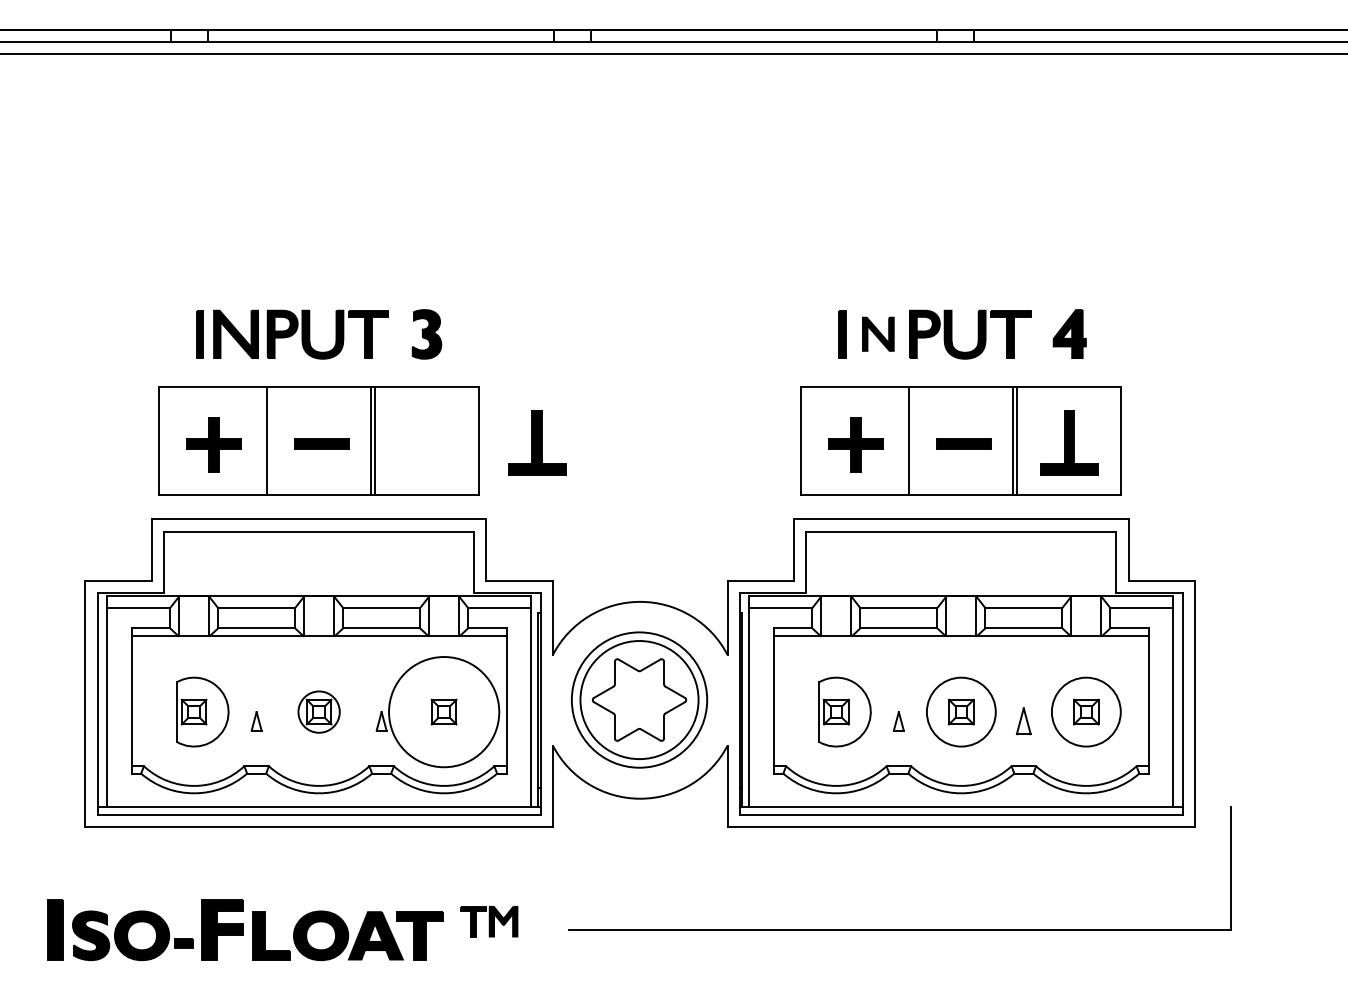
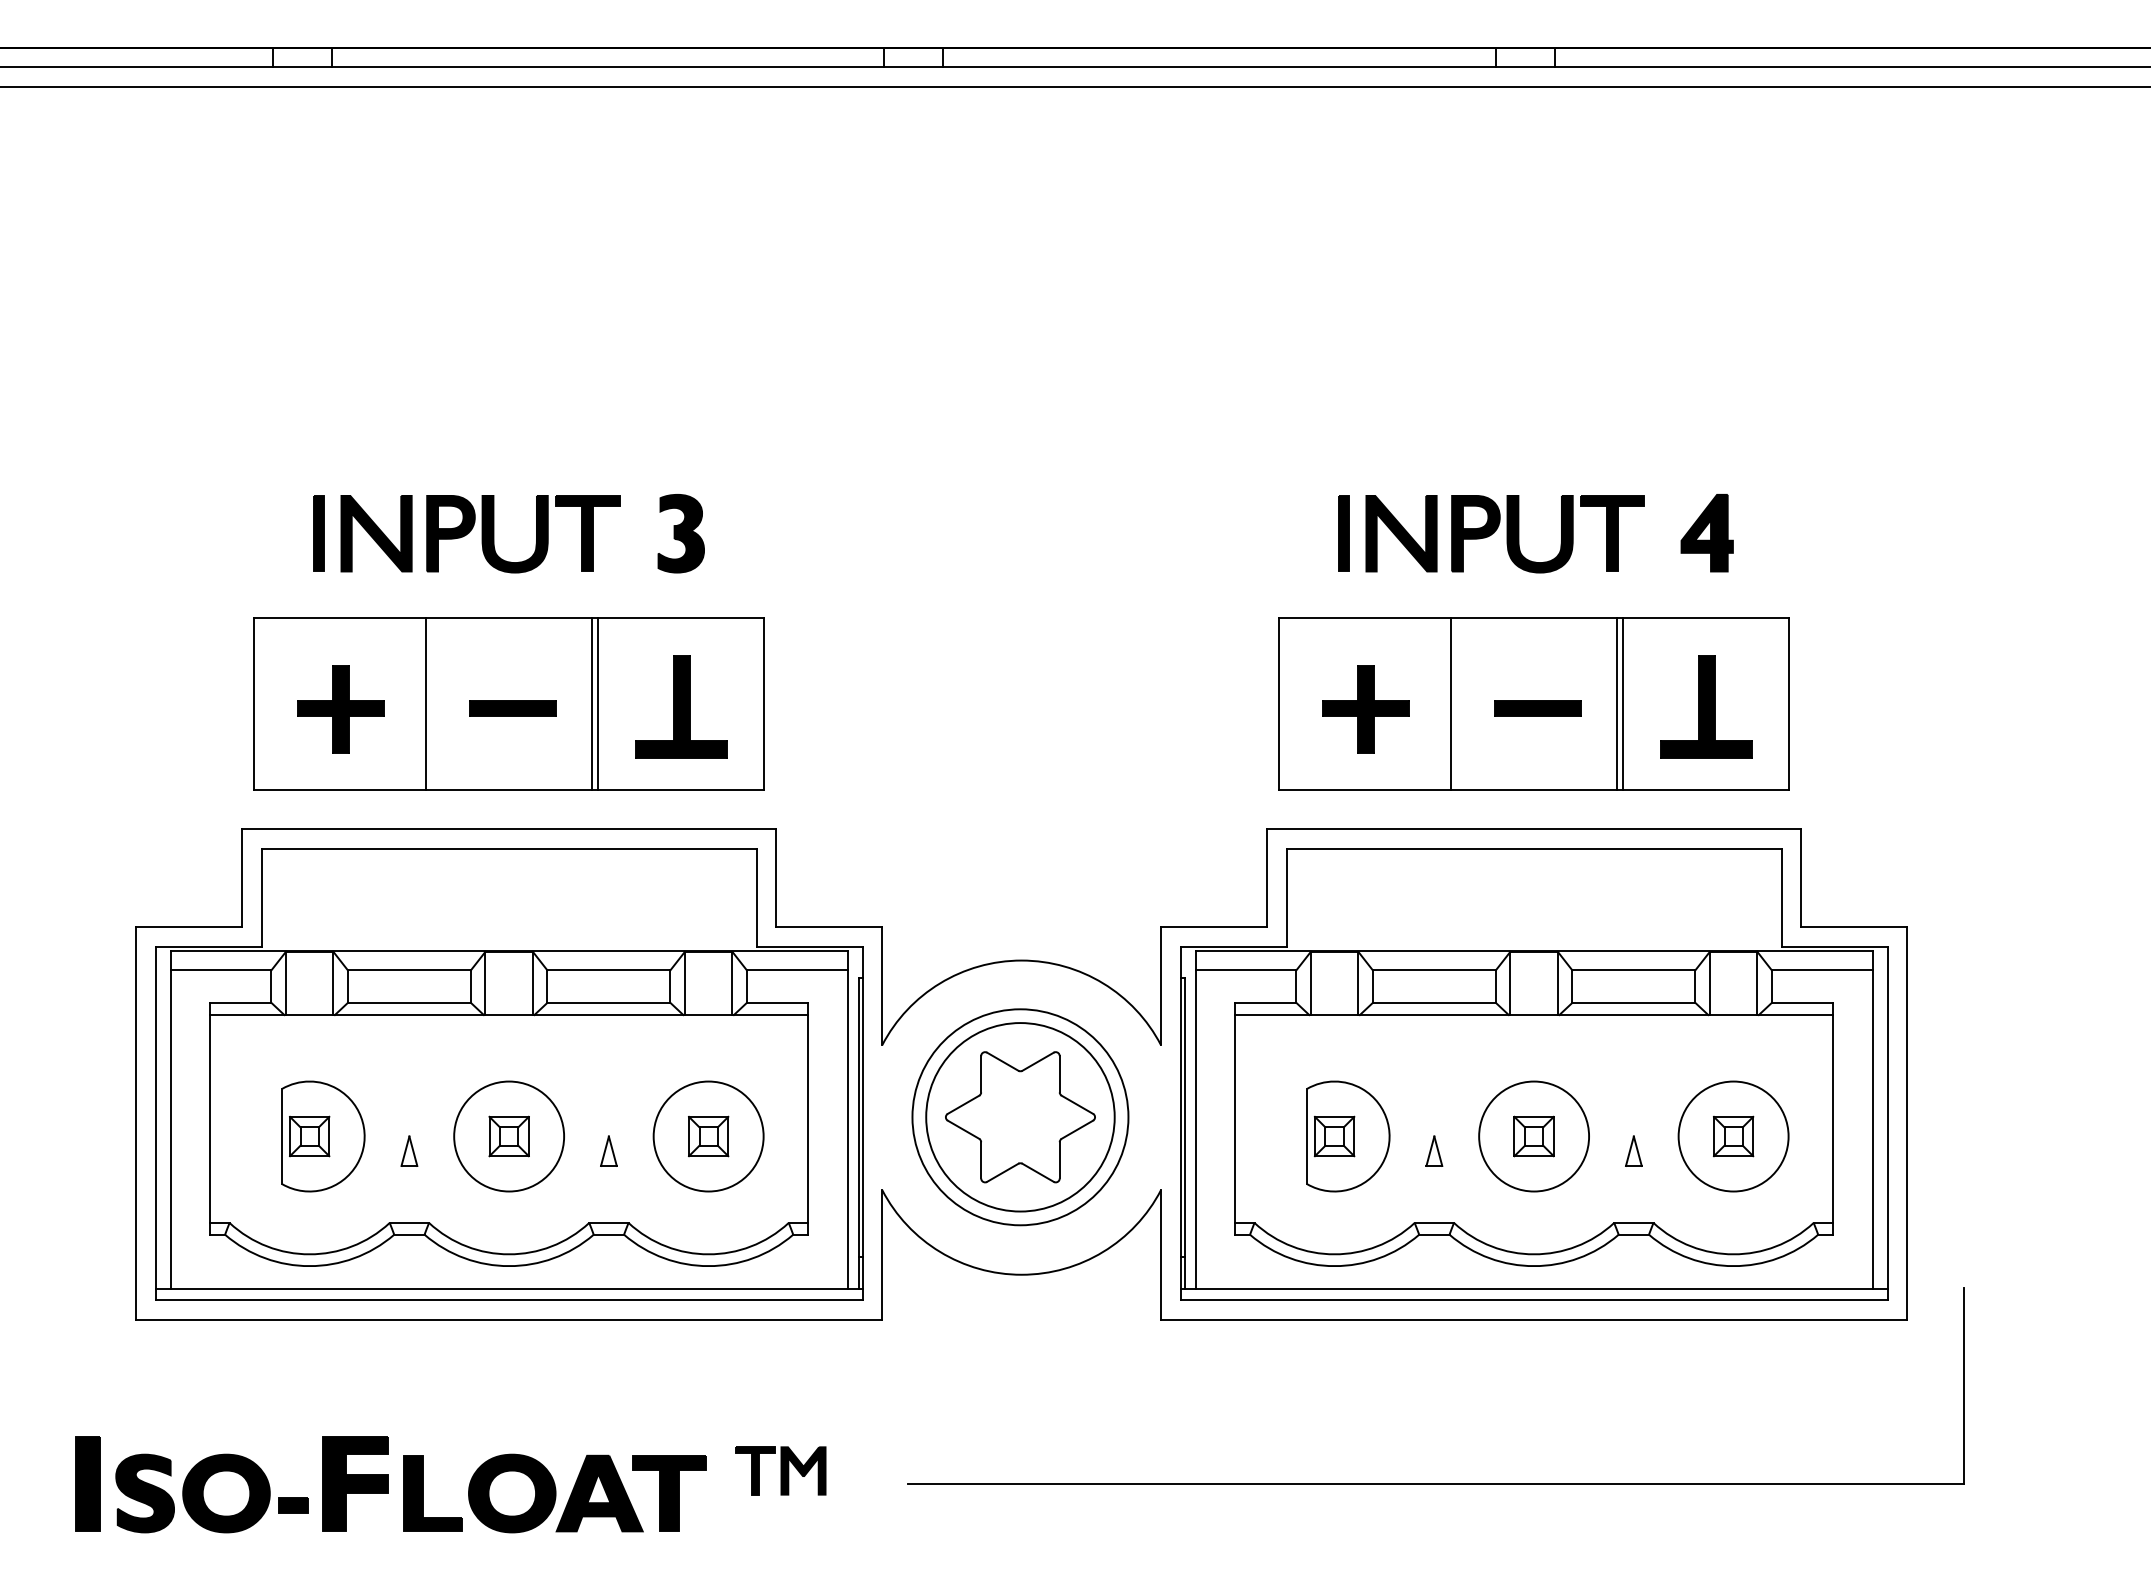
part: (878, 333) -> (1401, 532), size x1.43
part: (537, 442) -> (682, 706), moved
circle: (318, 711) -> (508, 1135), size x1.67
circle: (443, 711) -> (707, 1135), size x0.62
part: (1023, 721) -> (1633, 1151), size x0.71

